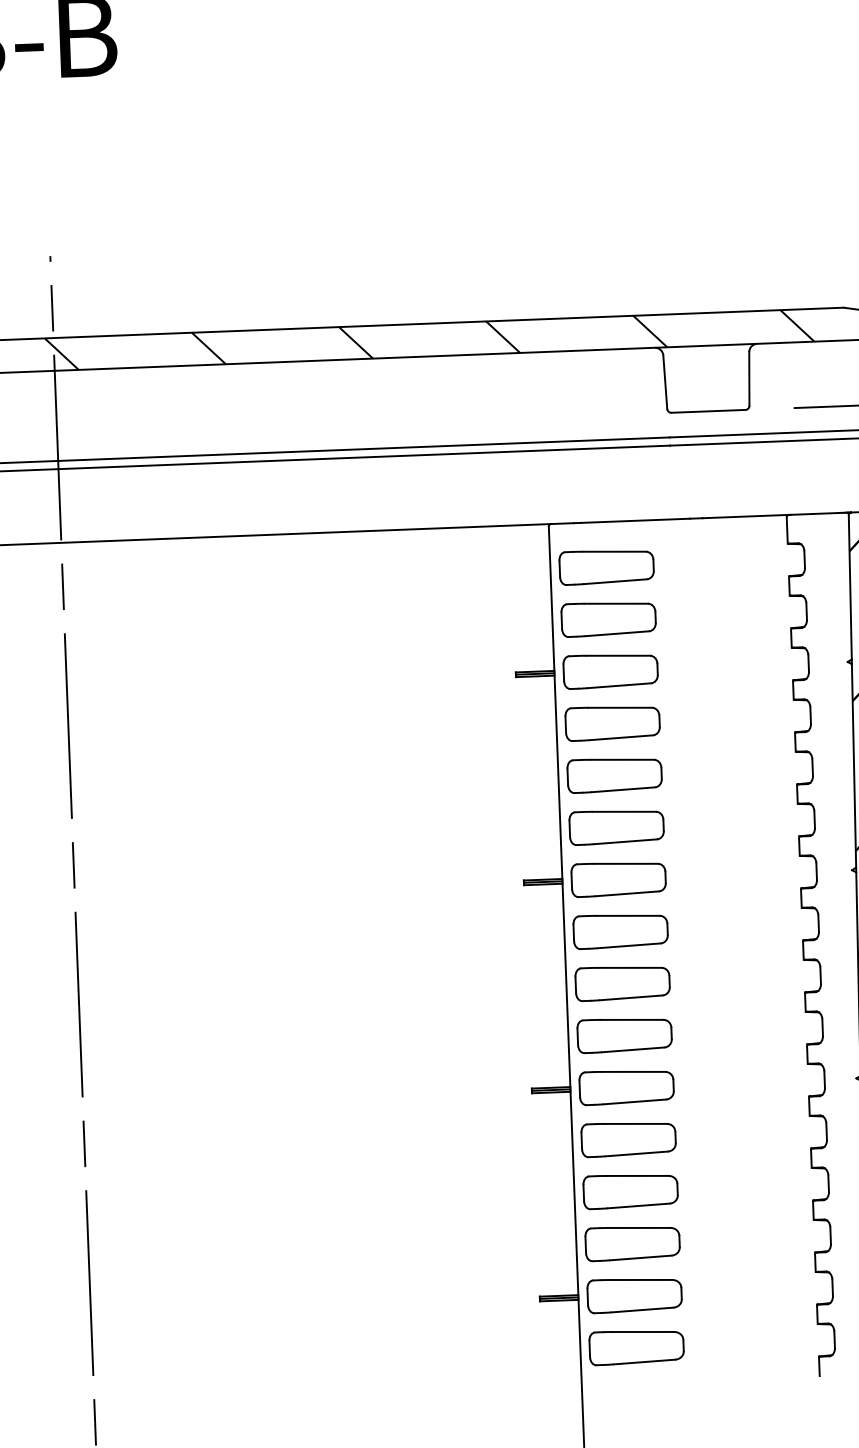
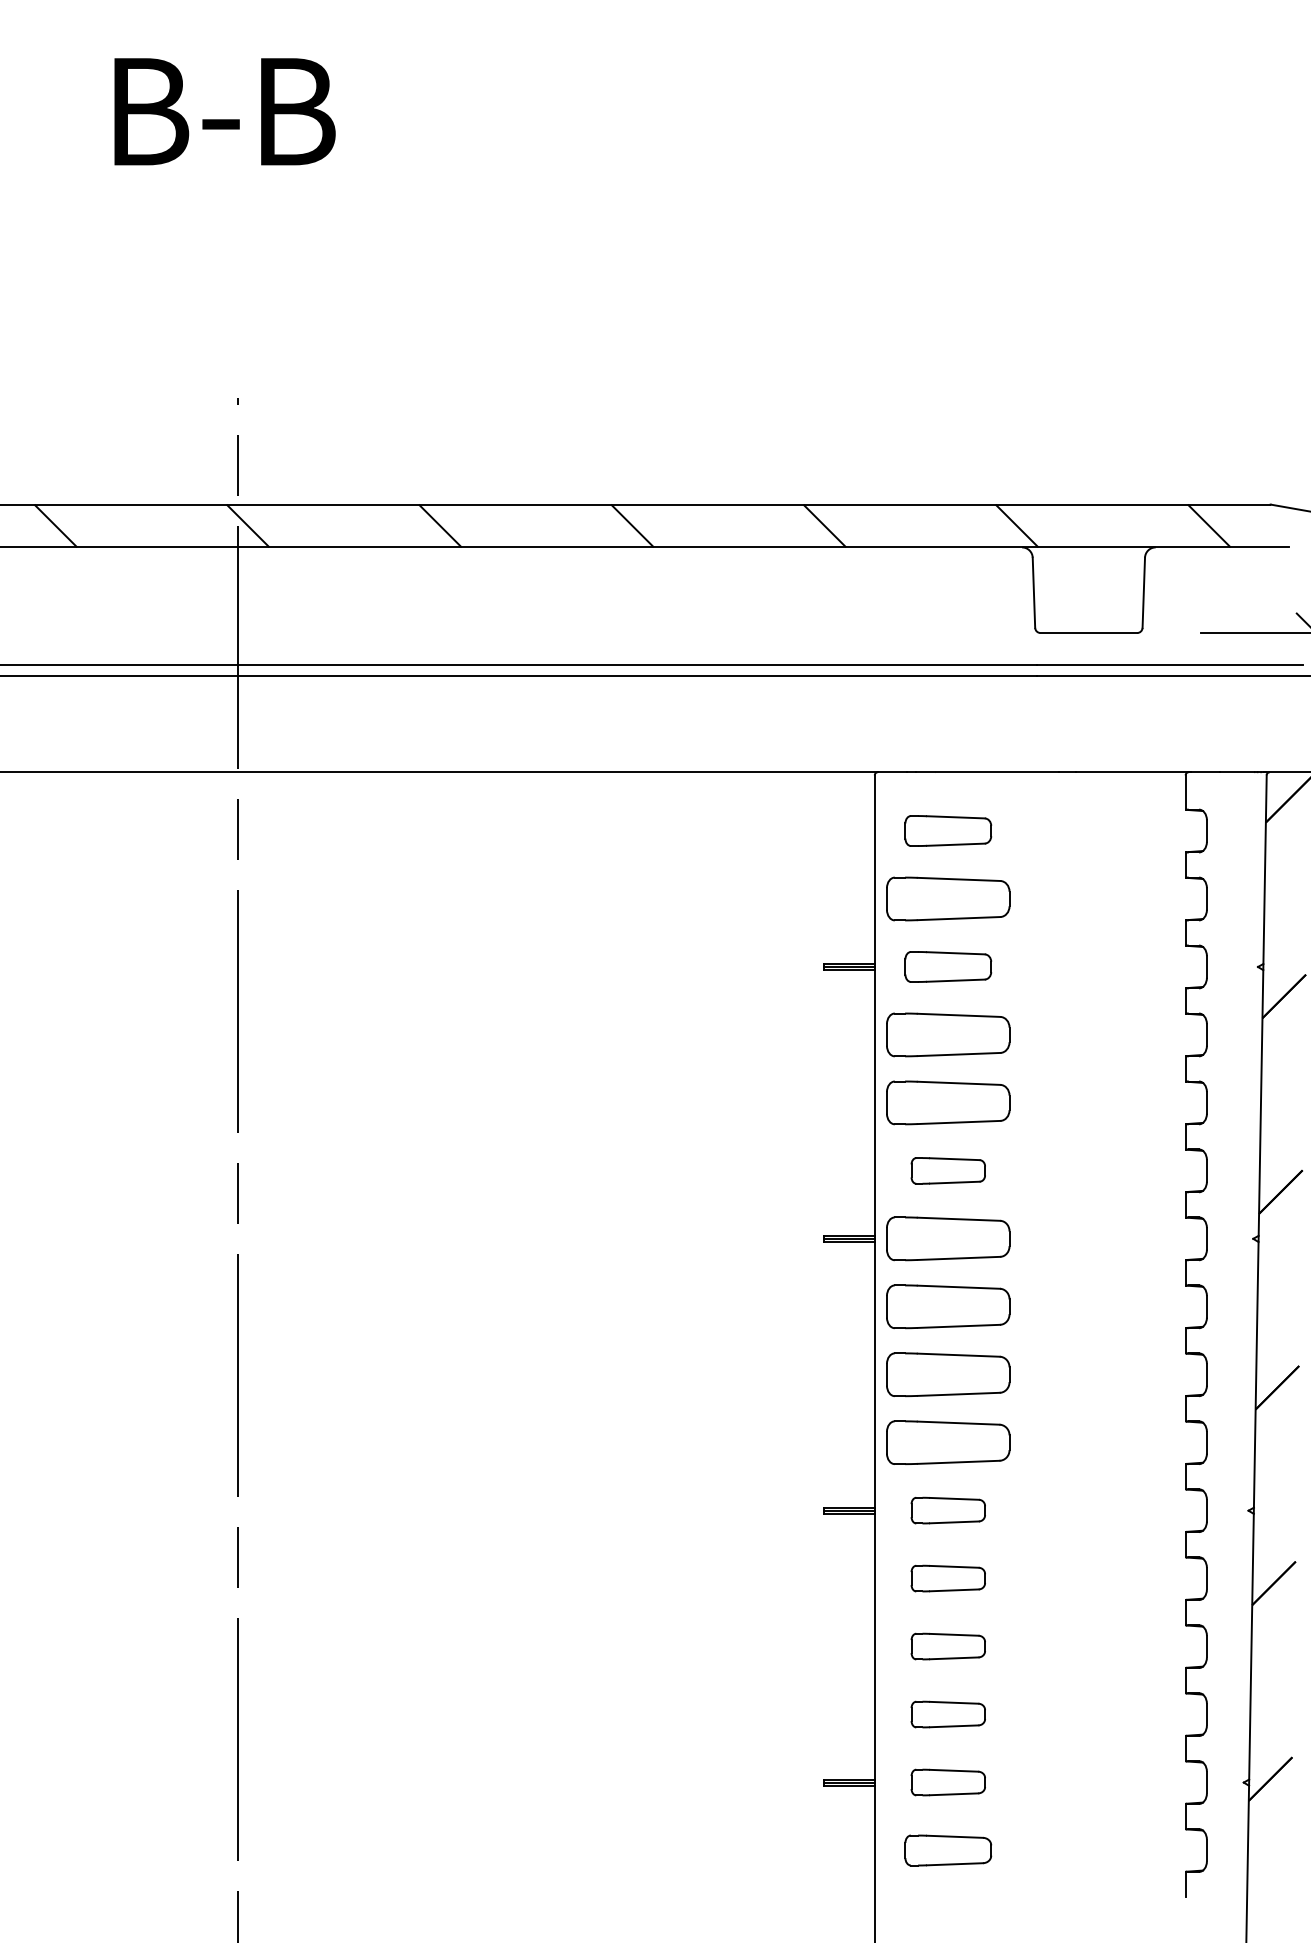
part: (606, 566) -> (948, 830), size x0.7
part: (610, 670) -> (948, 966), size x0.7
part: (616, 826) -> (948, 1170), size x0.6
part: (626, 1087) -> (948, 1510), size x0.6
part: (628, 1139) -> (948, 1578), size x0.6
part: (630, 1191) -> (948, 1646), size x0.6
part: (632, 1243) -> (948, 1714), size x0.6
part: (634, 1295) -> (948, 1782), size x0.6
part: (636, 1347) -> (948, 1850), size x0.7

